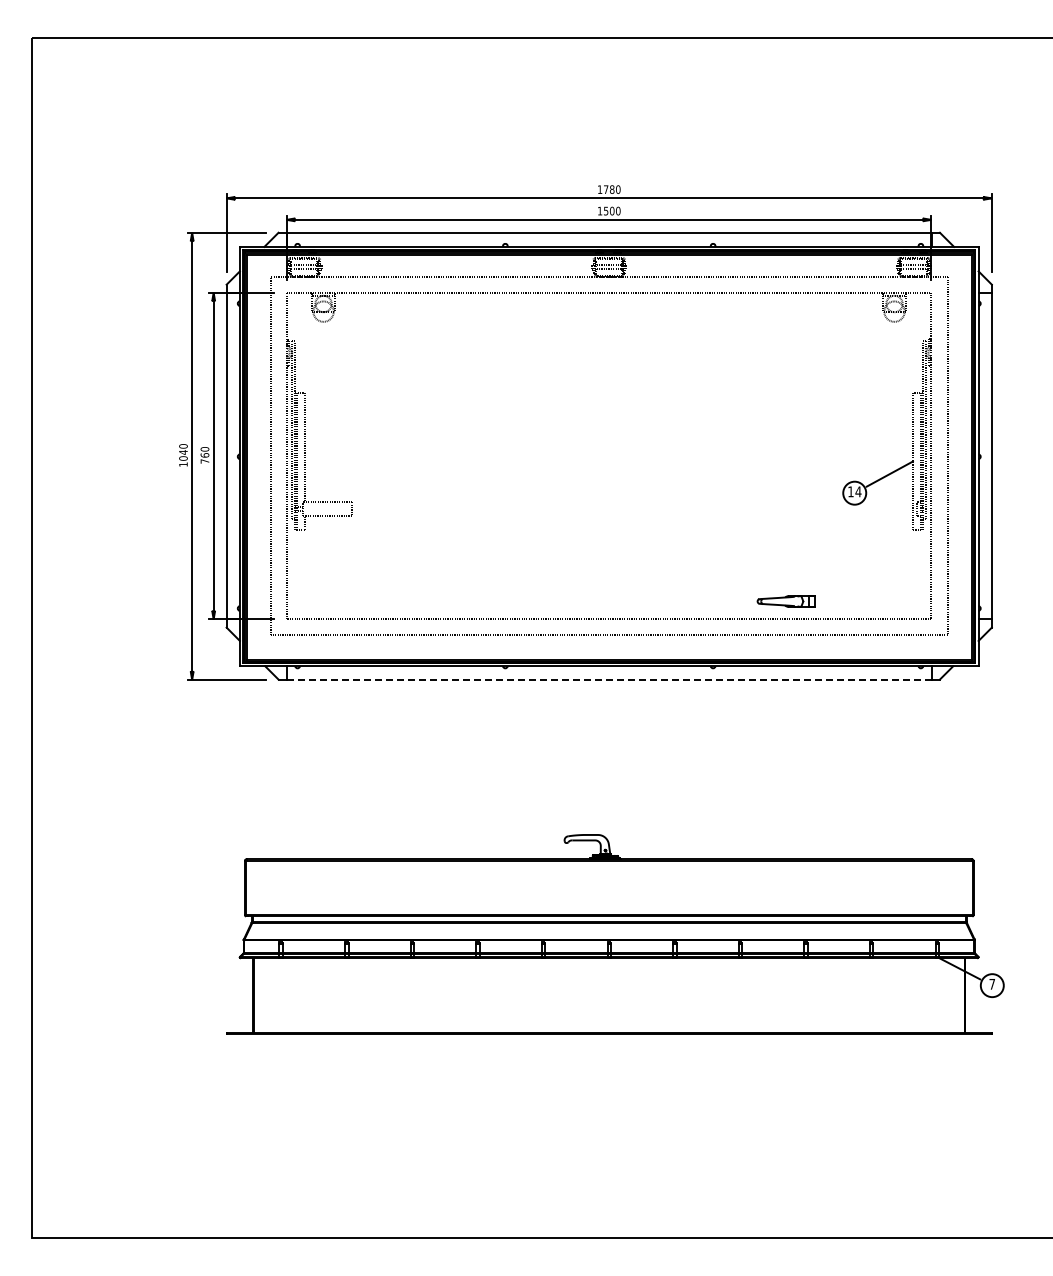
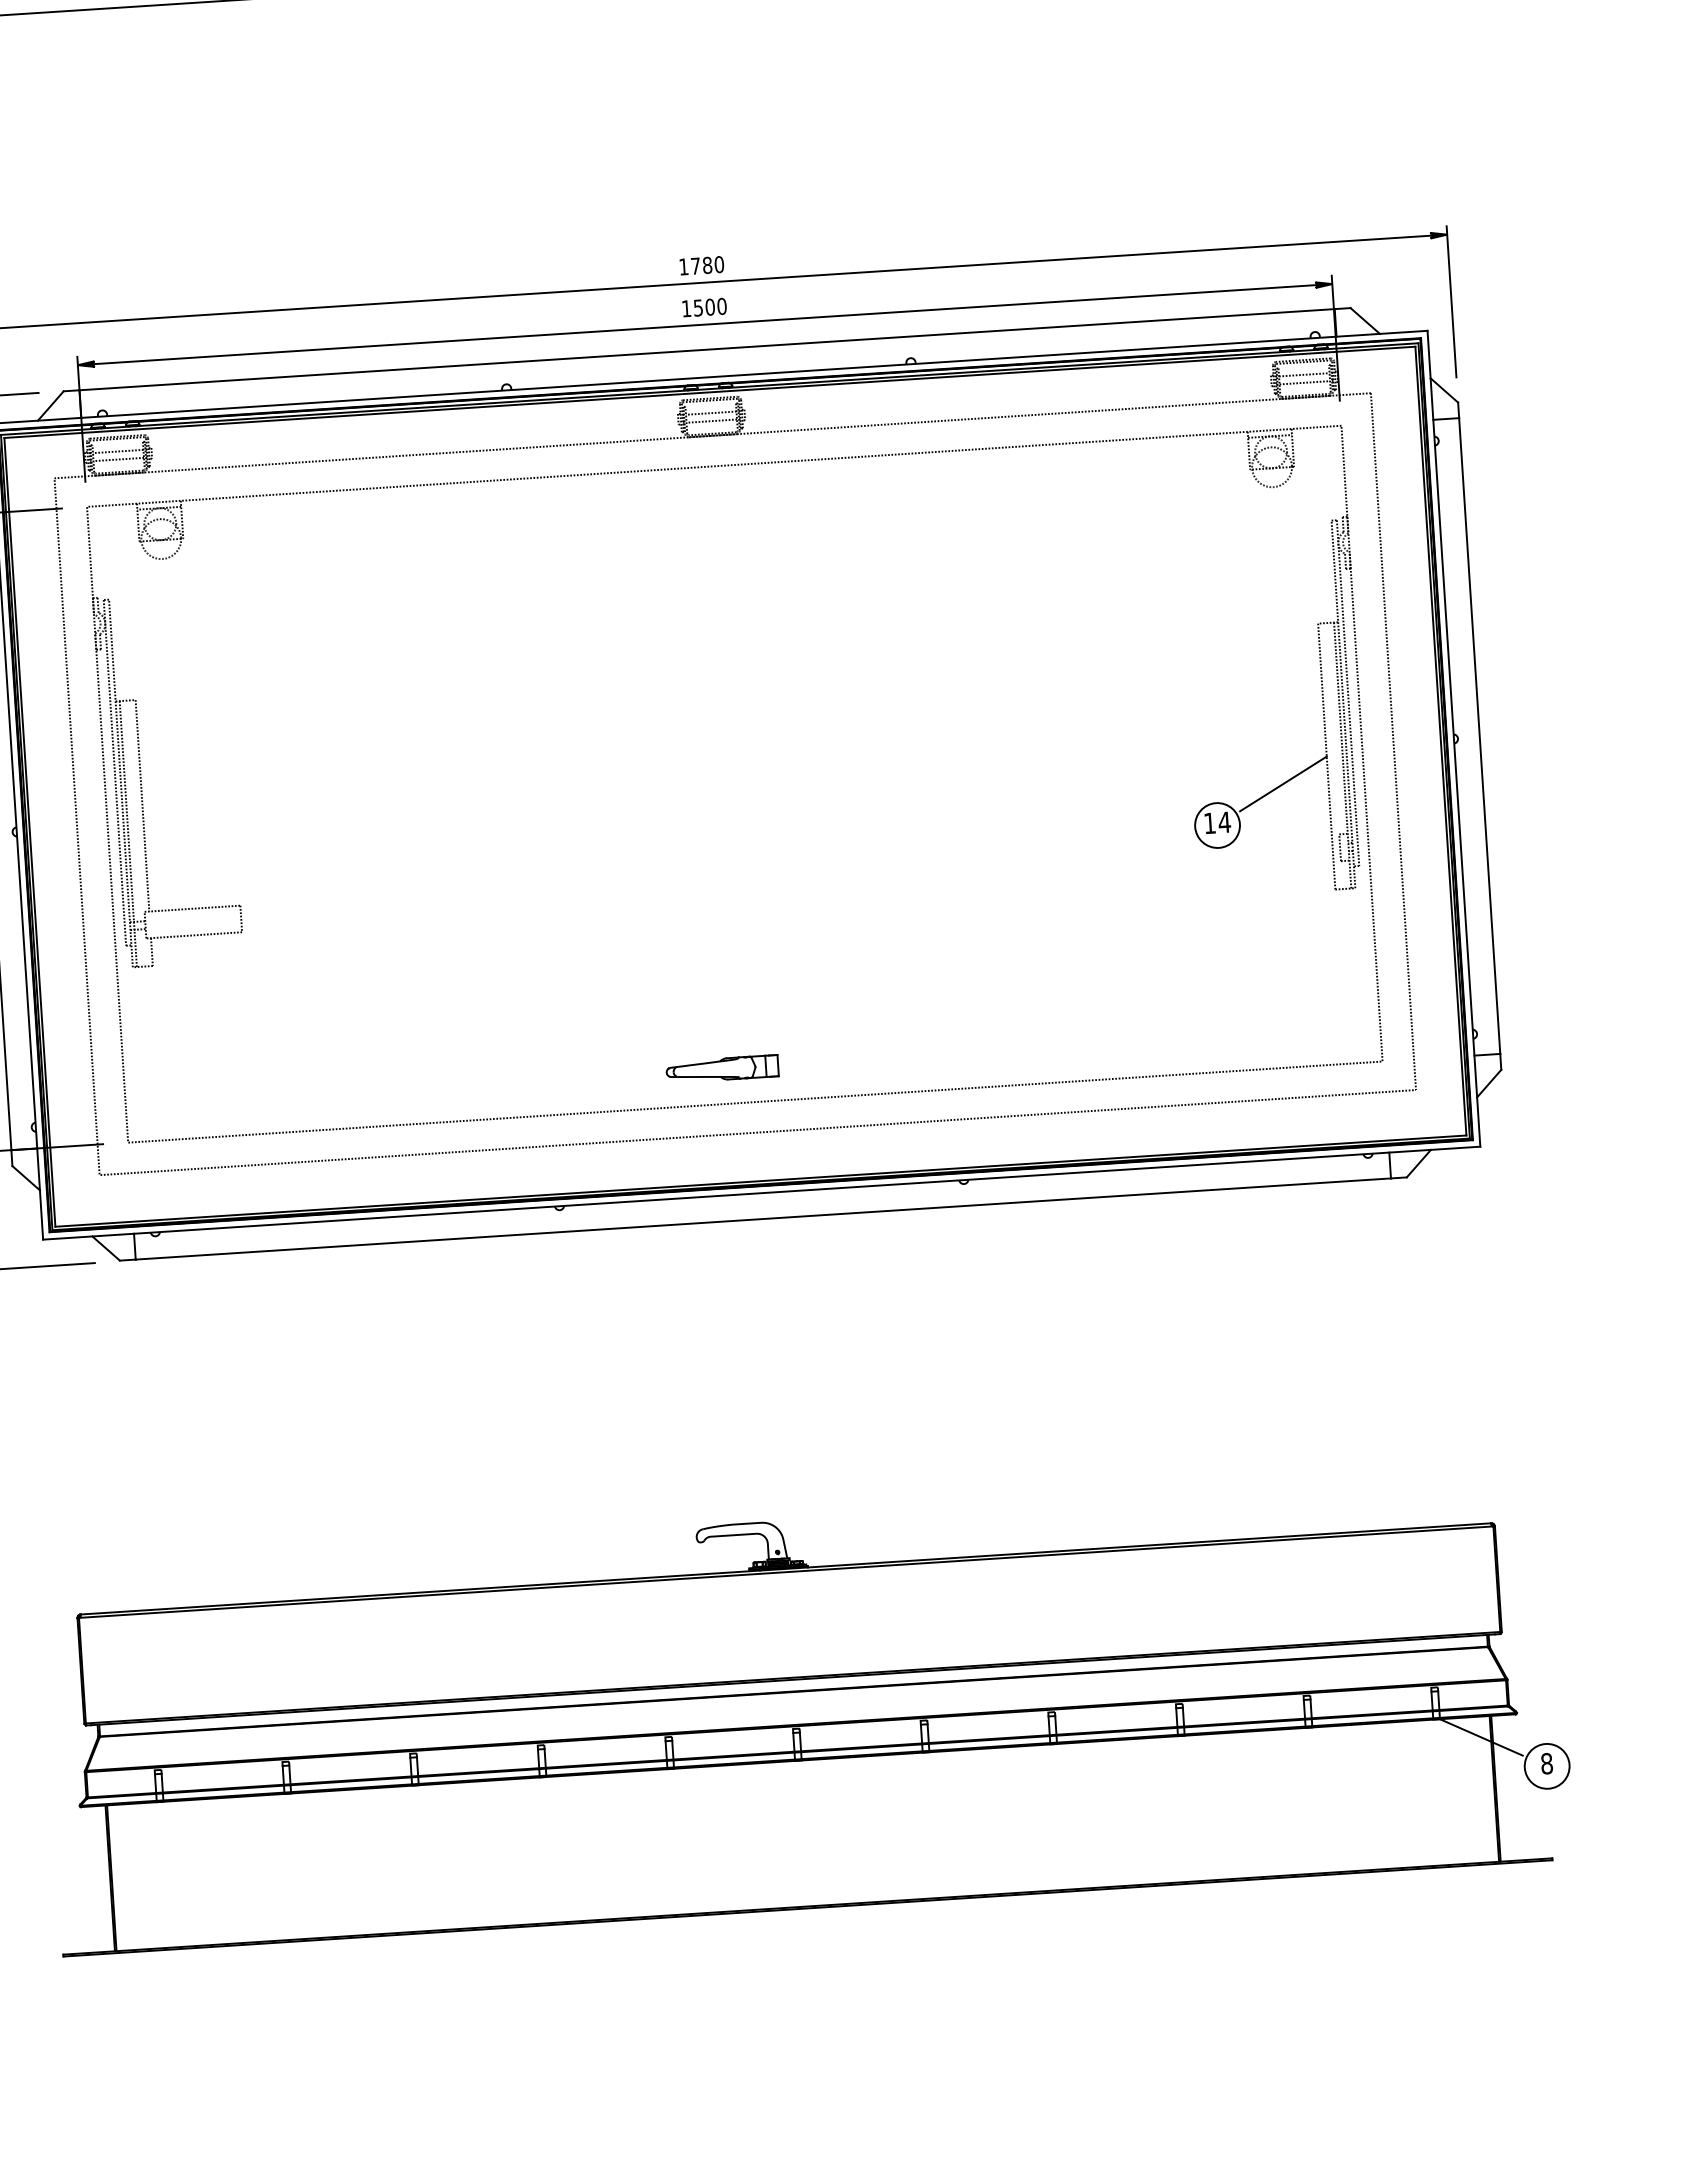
part: (785, 601) -> (720, 1069), moved
line: (609, 679) -> (763, 1218), dashed -> solid
text: (992, 983) -> (1547, 1762), 7 -> 8

